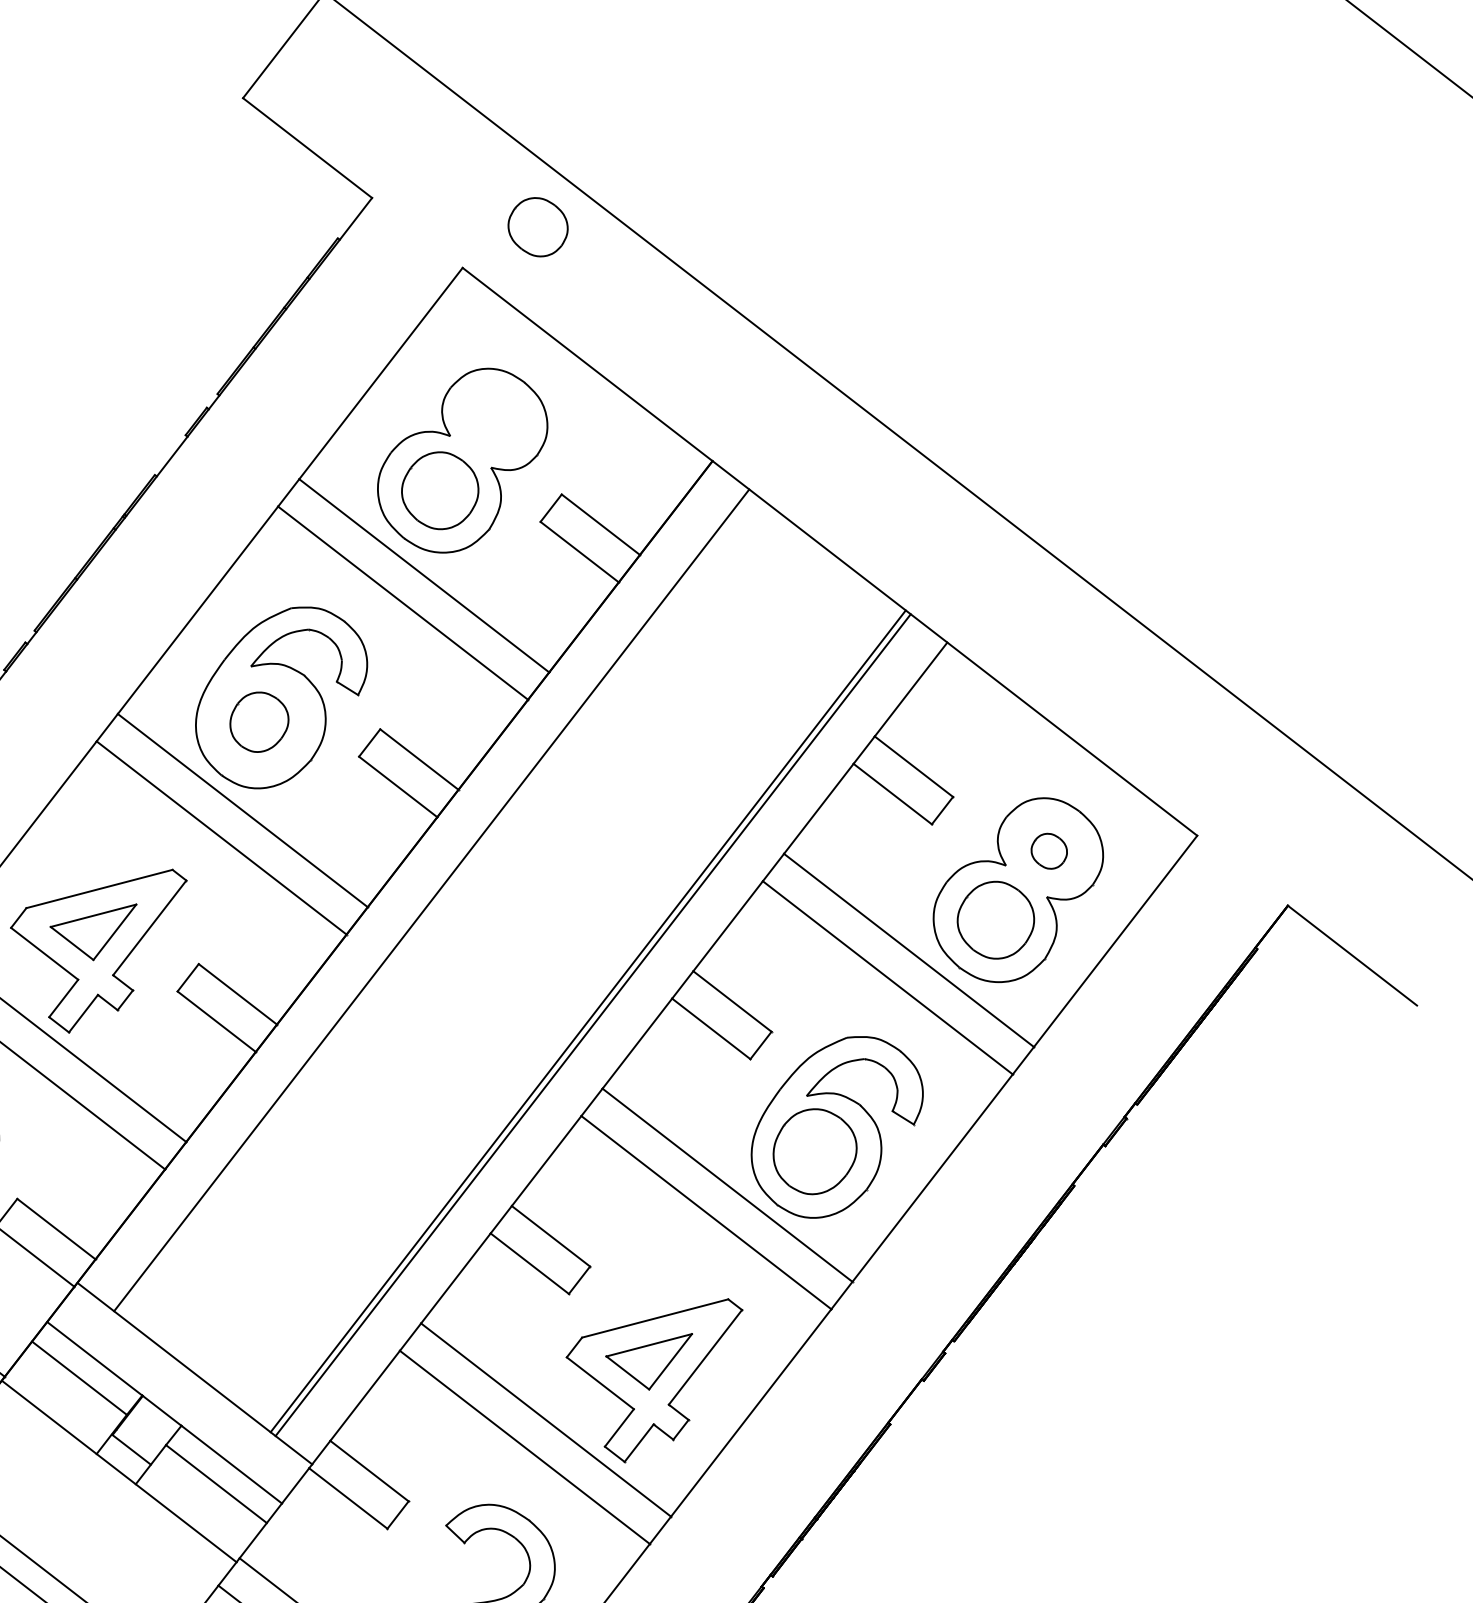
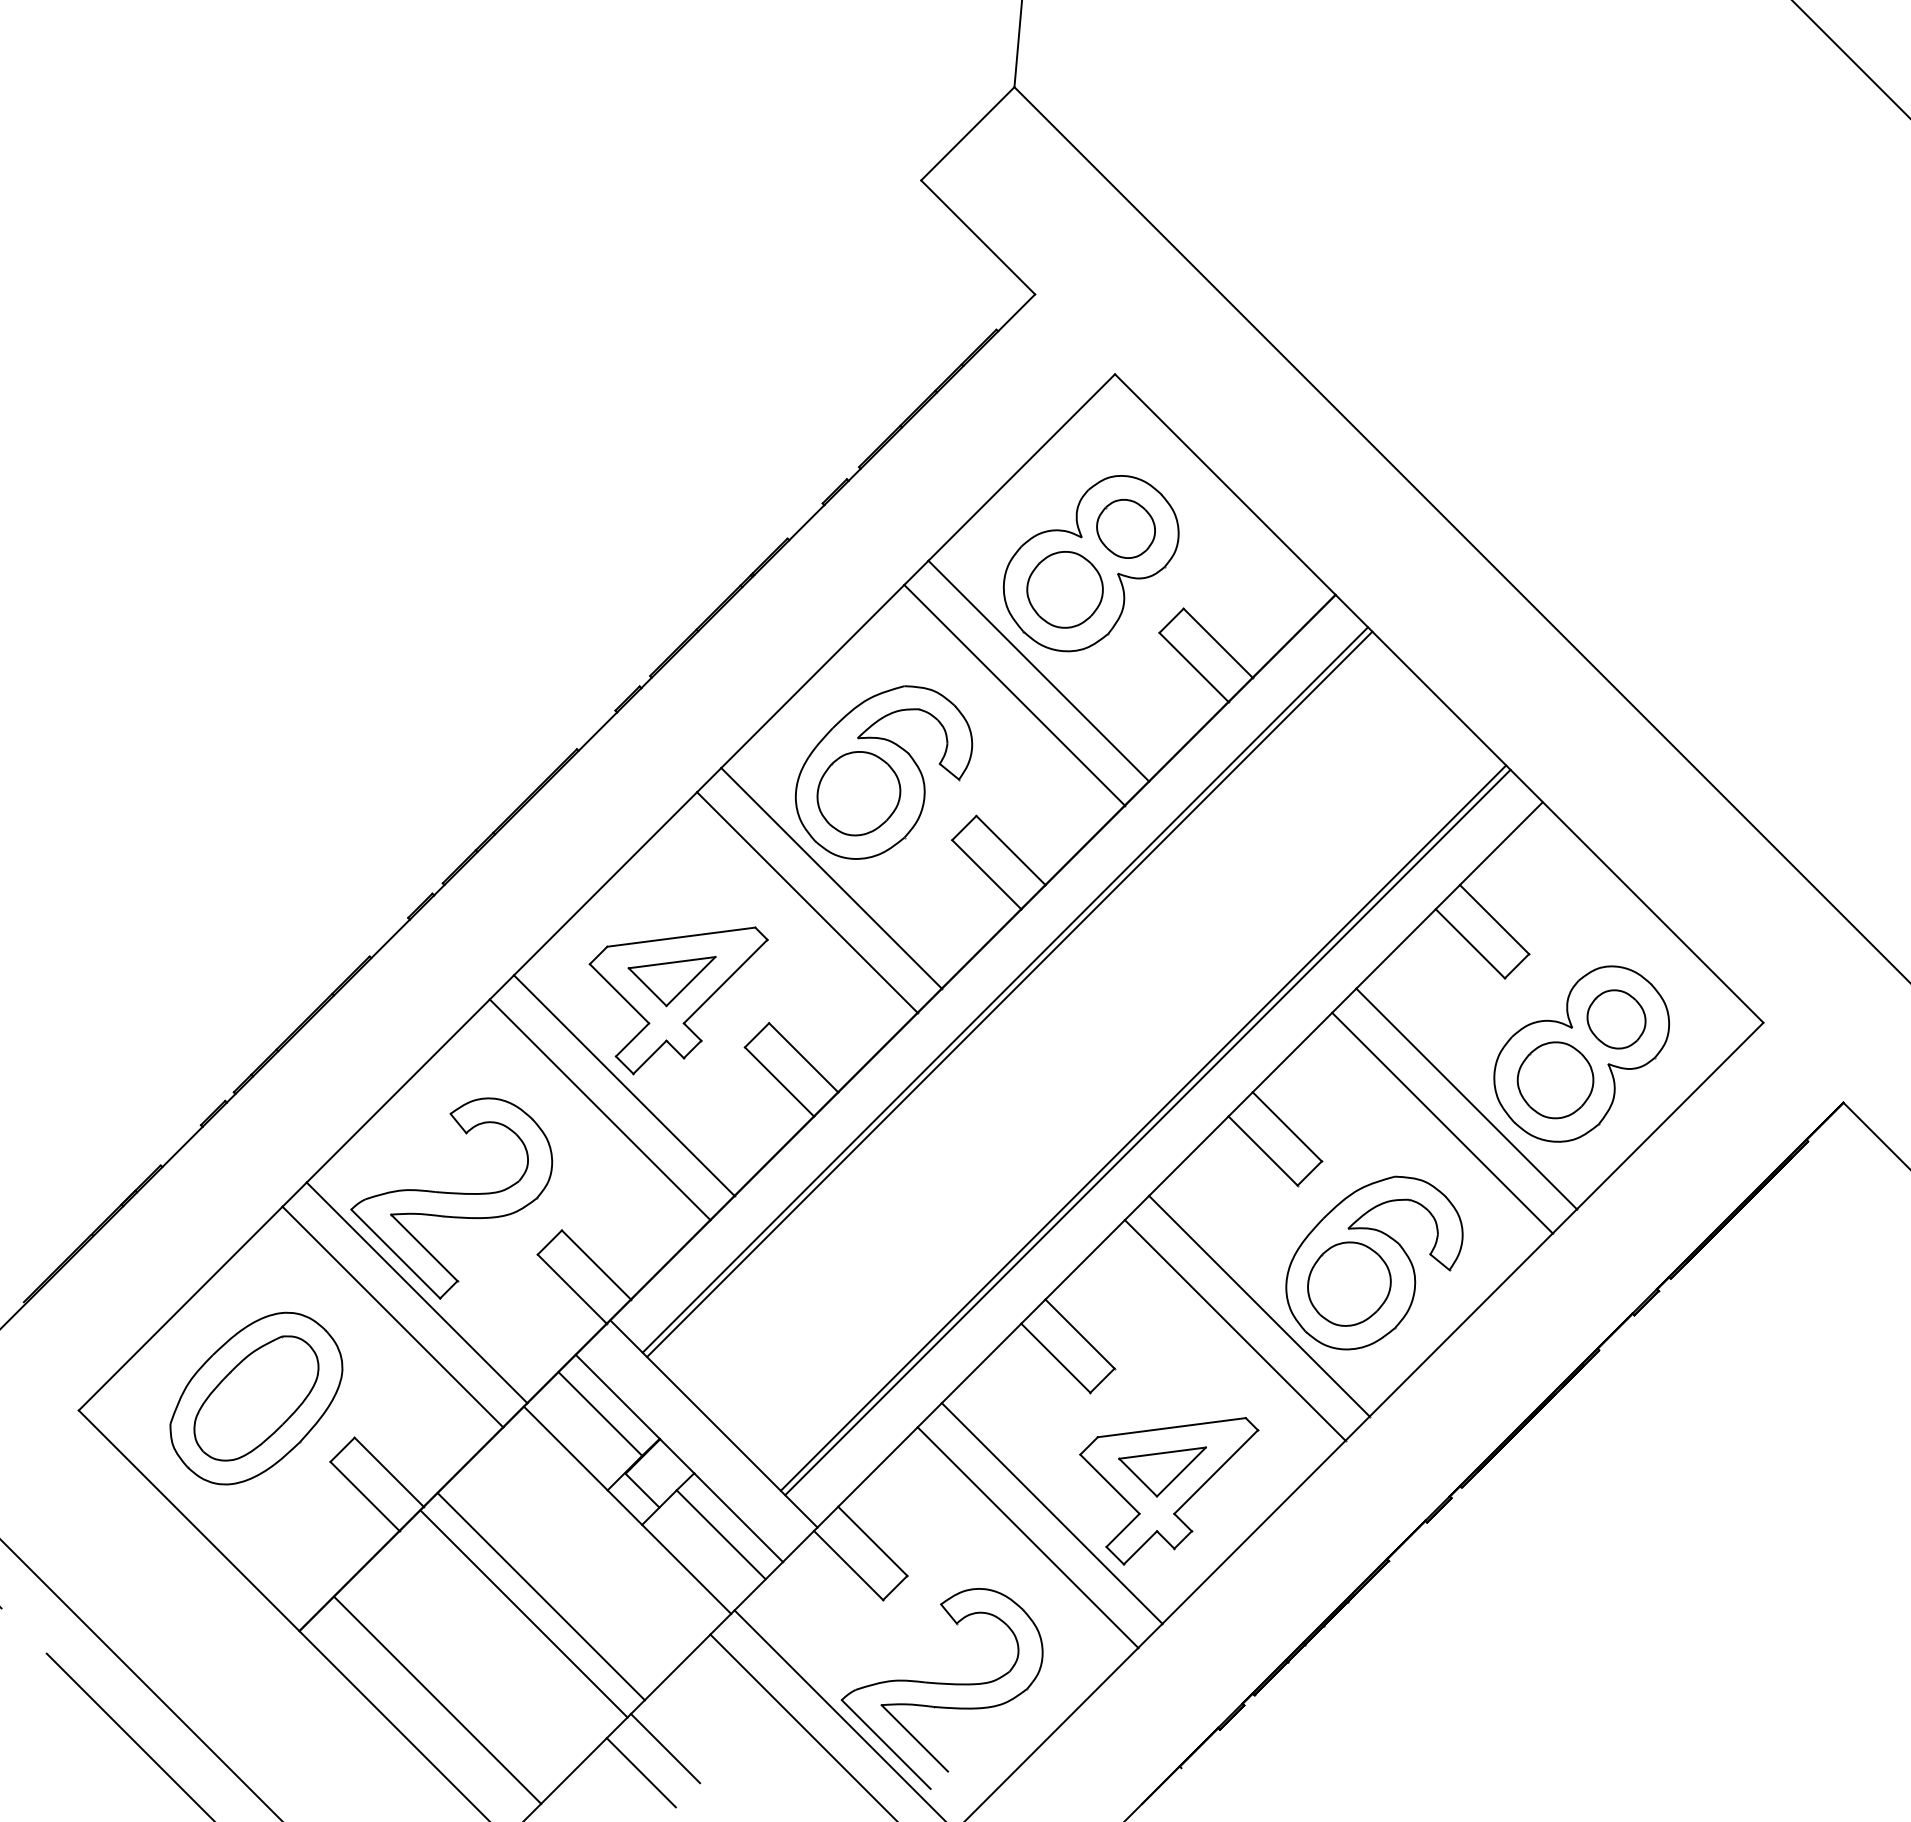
part: (537, 226) -> (1125, 528), moved
part: (258, 721) -> (858, 793), size x1.43
part: (1049, 851) -> (1616, 1019), size x1.67
line: (436, 904) -> (1009, 994), added

